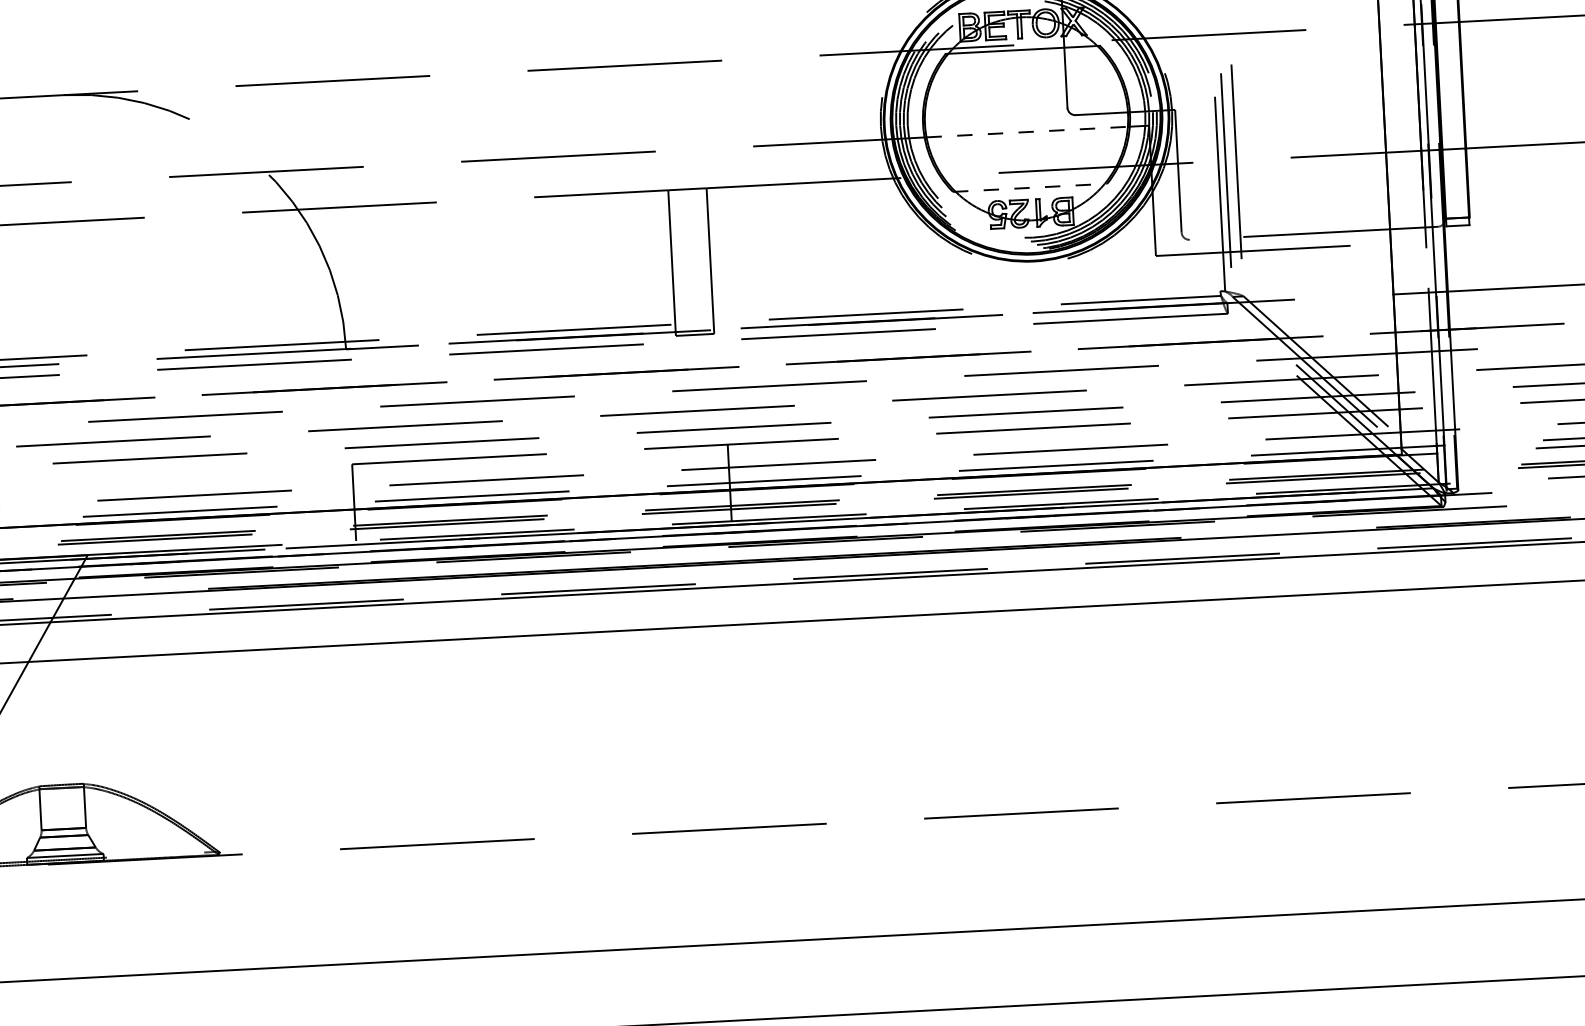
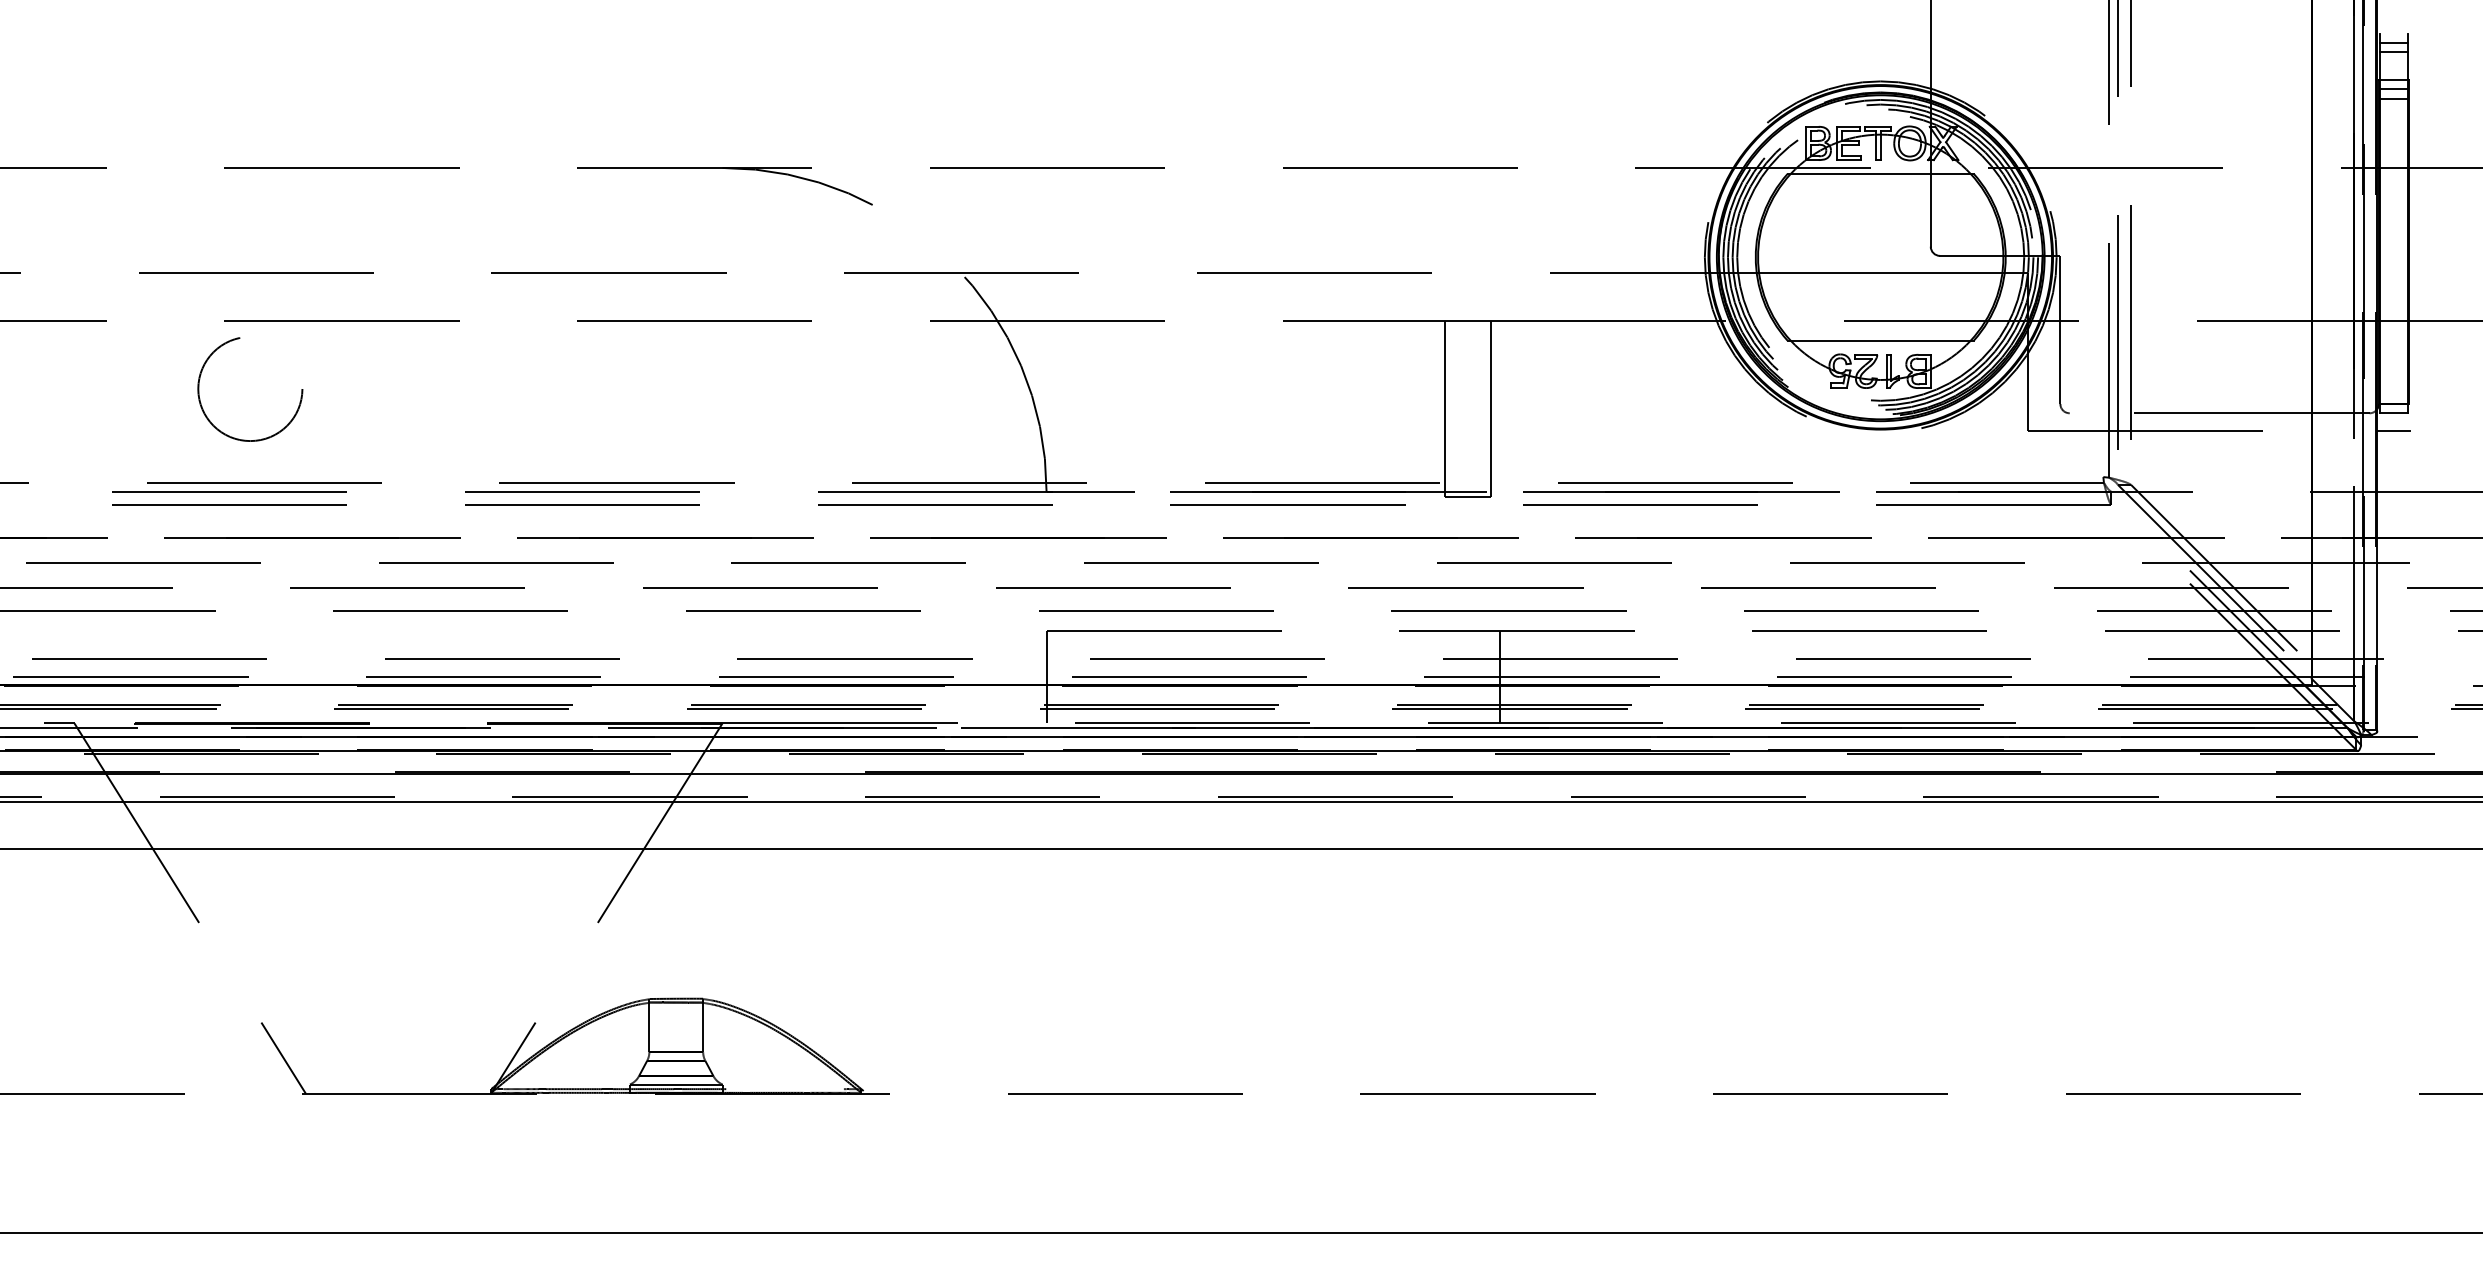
line: (1027, 132) -> (1880, 273), dashed -> solid
line: (1030, 187) -> (1881, 340), dashed -> solid
line: (1458, 240) -> (2393, 430), added

